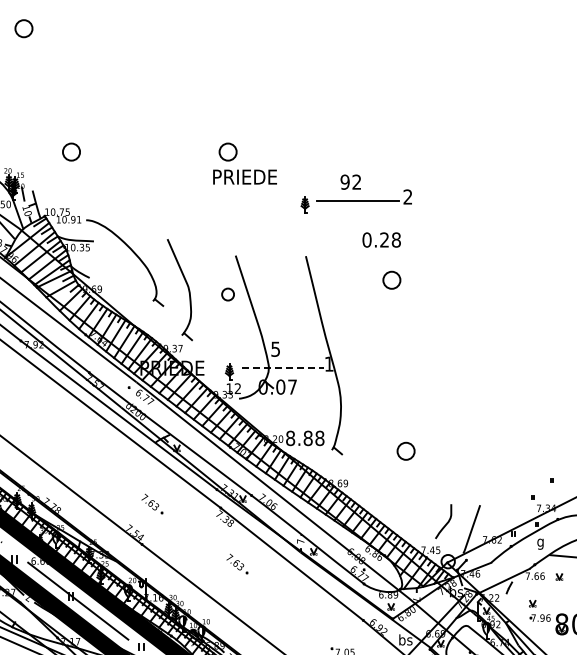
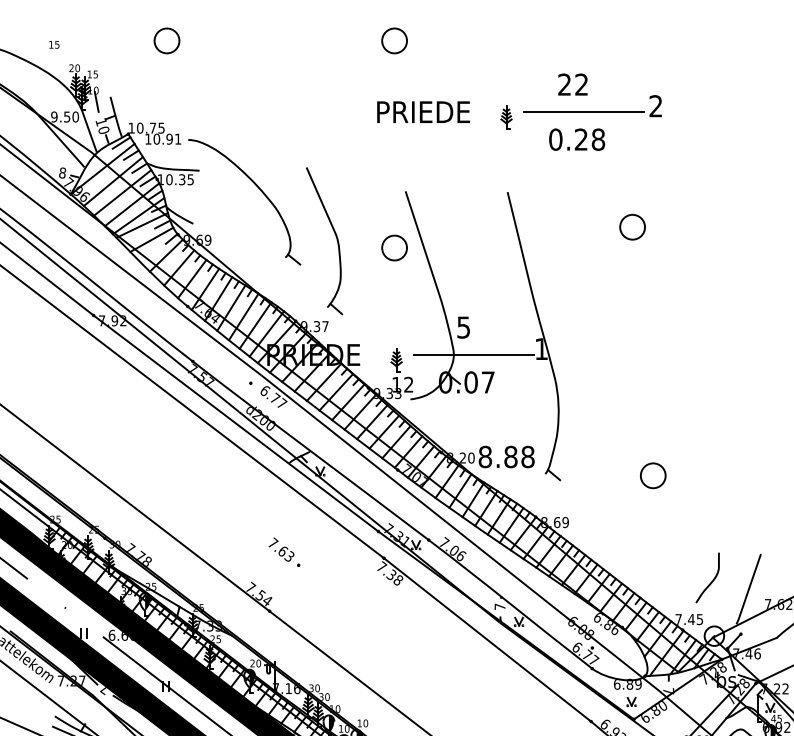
text: (244, 176) -> (422, 111), moved
text: (344, 181) -> (563, 83), 92 -> 22
text: (381, 239) -> (576, 138), moved
circle: (227, 294) -> (393, 247), size x1.43
line: (283, 368) -> (475, 355), dashed -> solid
part: (237, 563) -> (408, 638), removed

